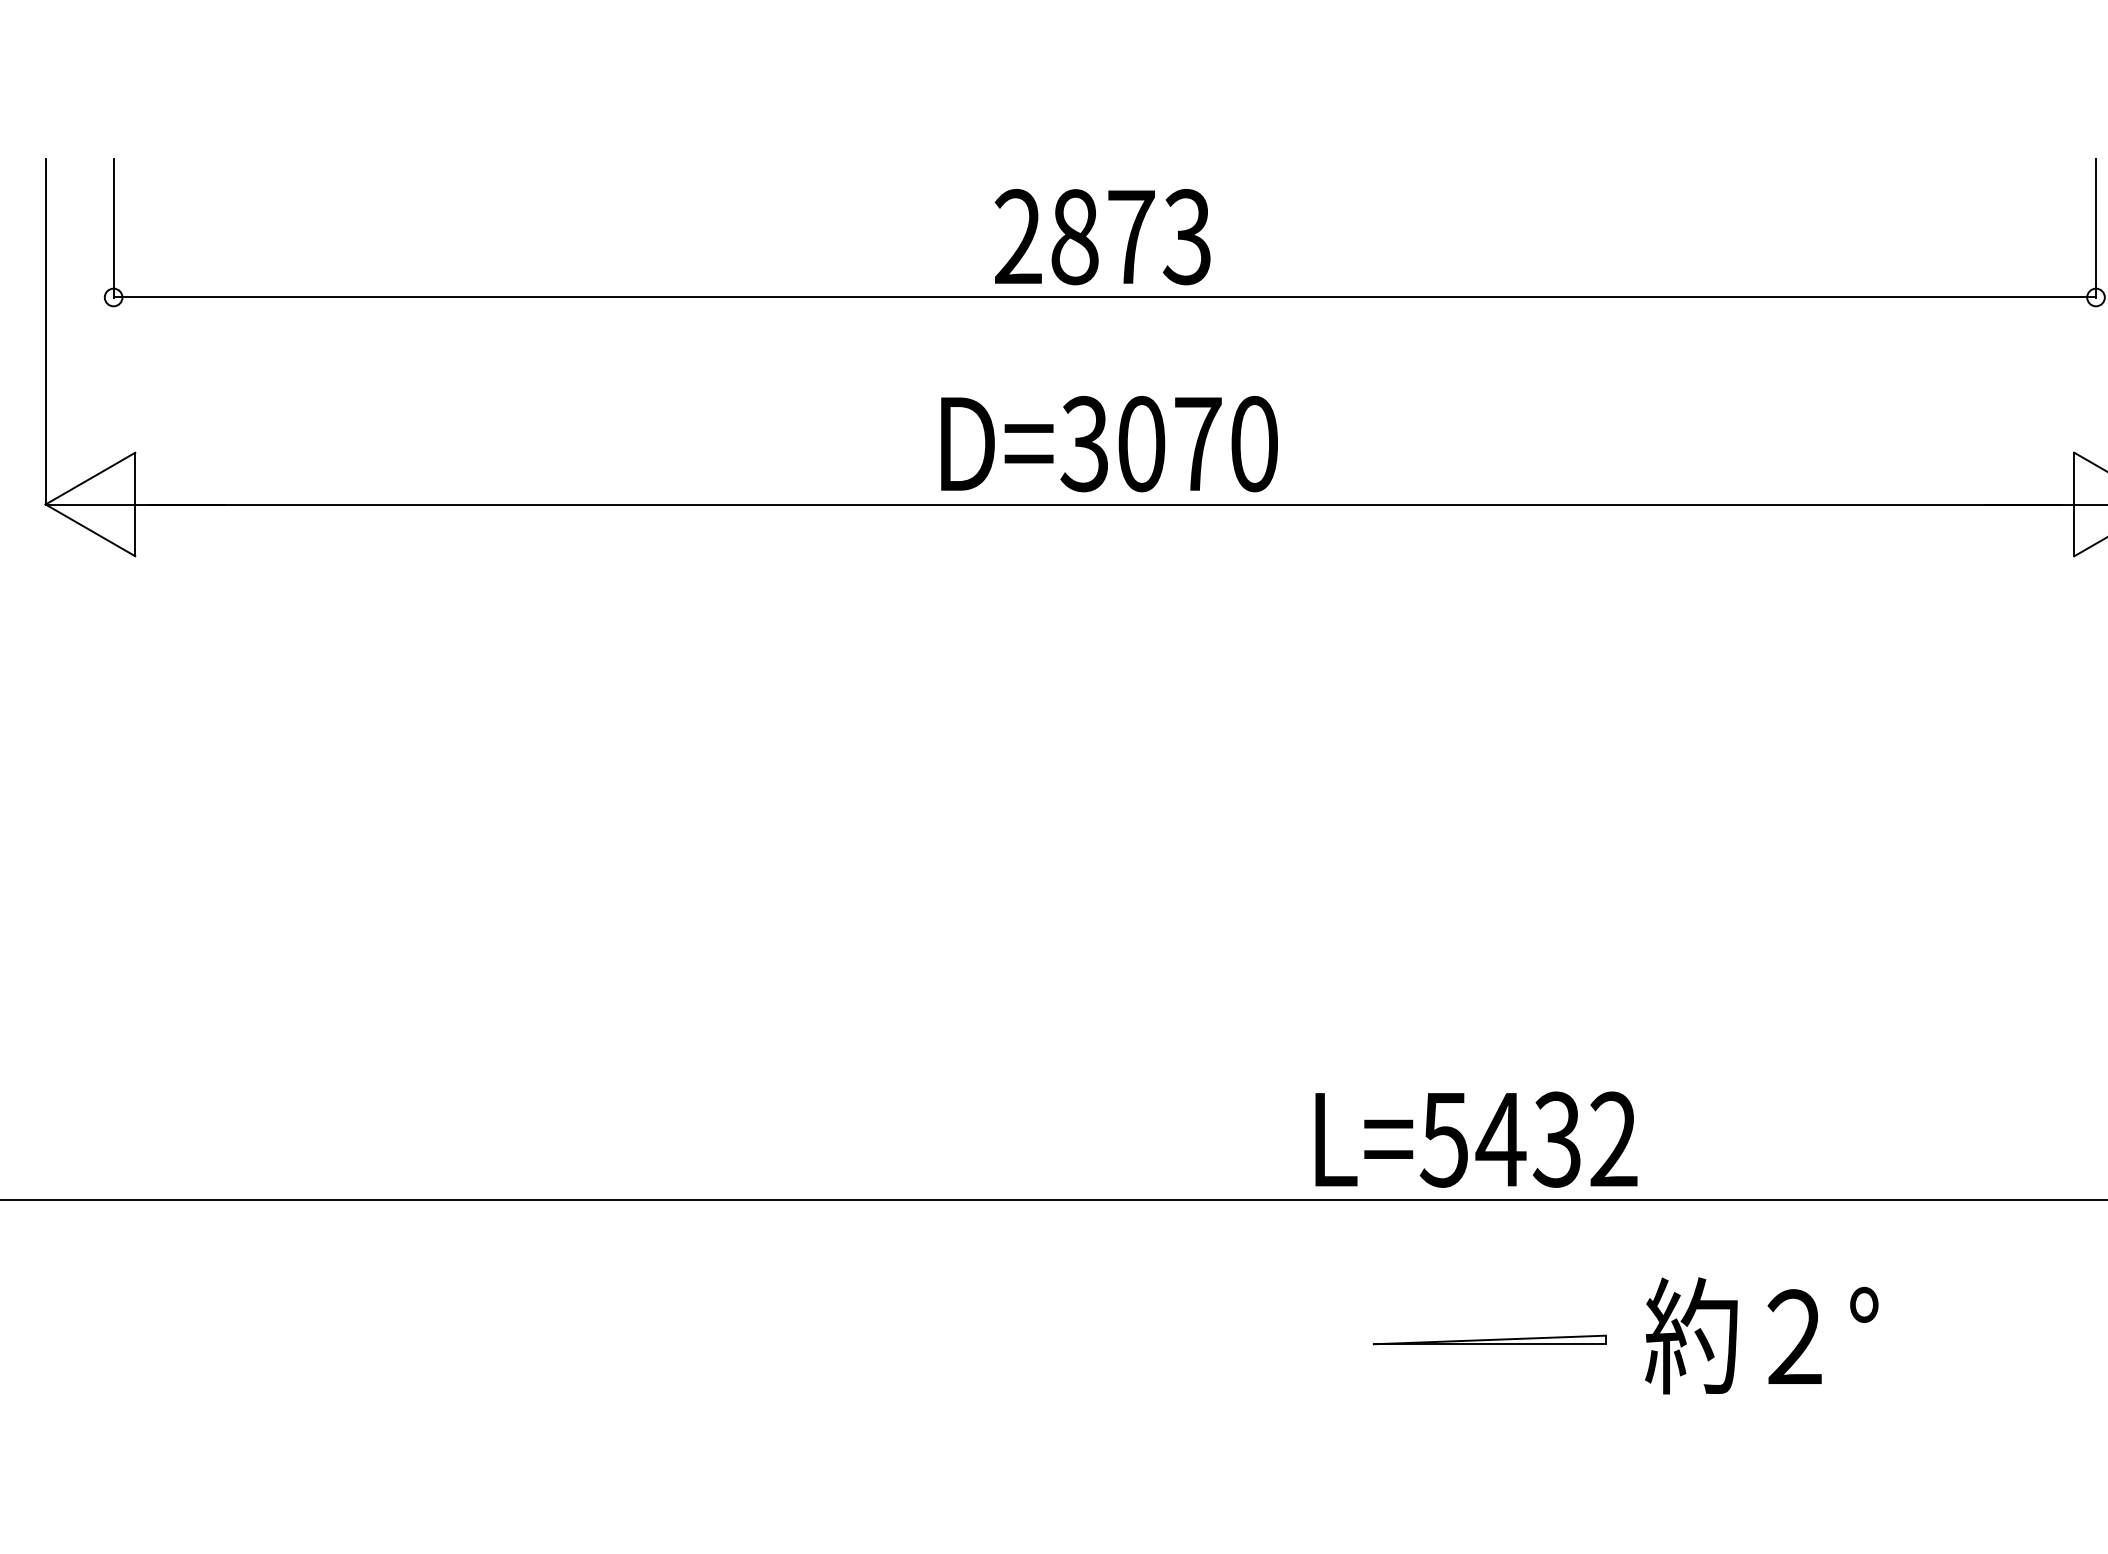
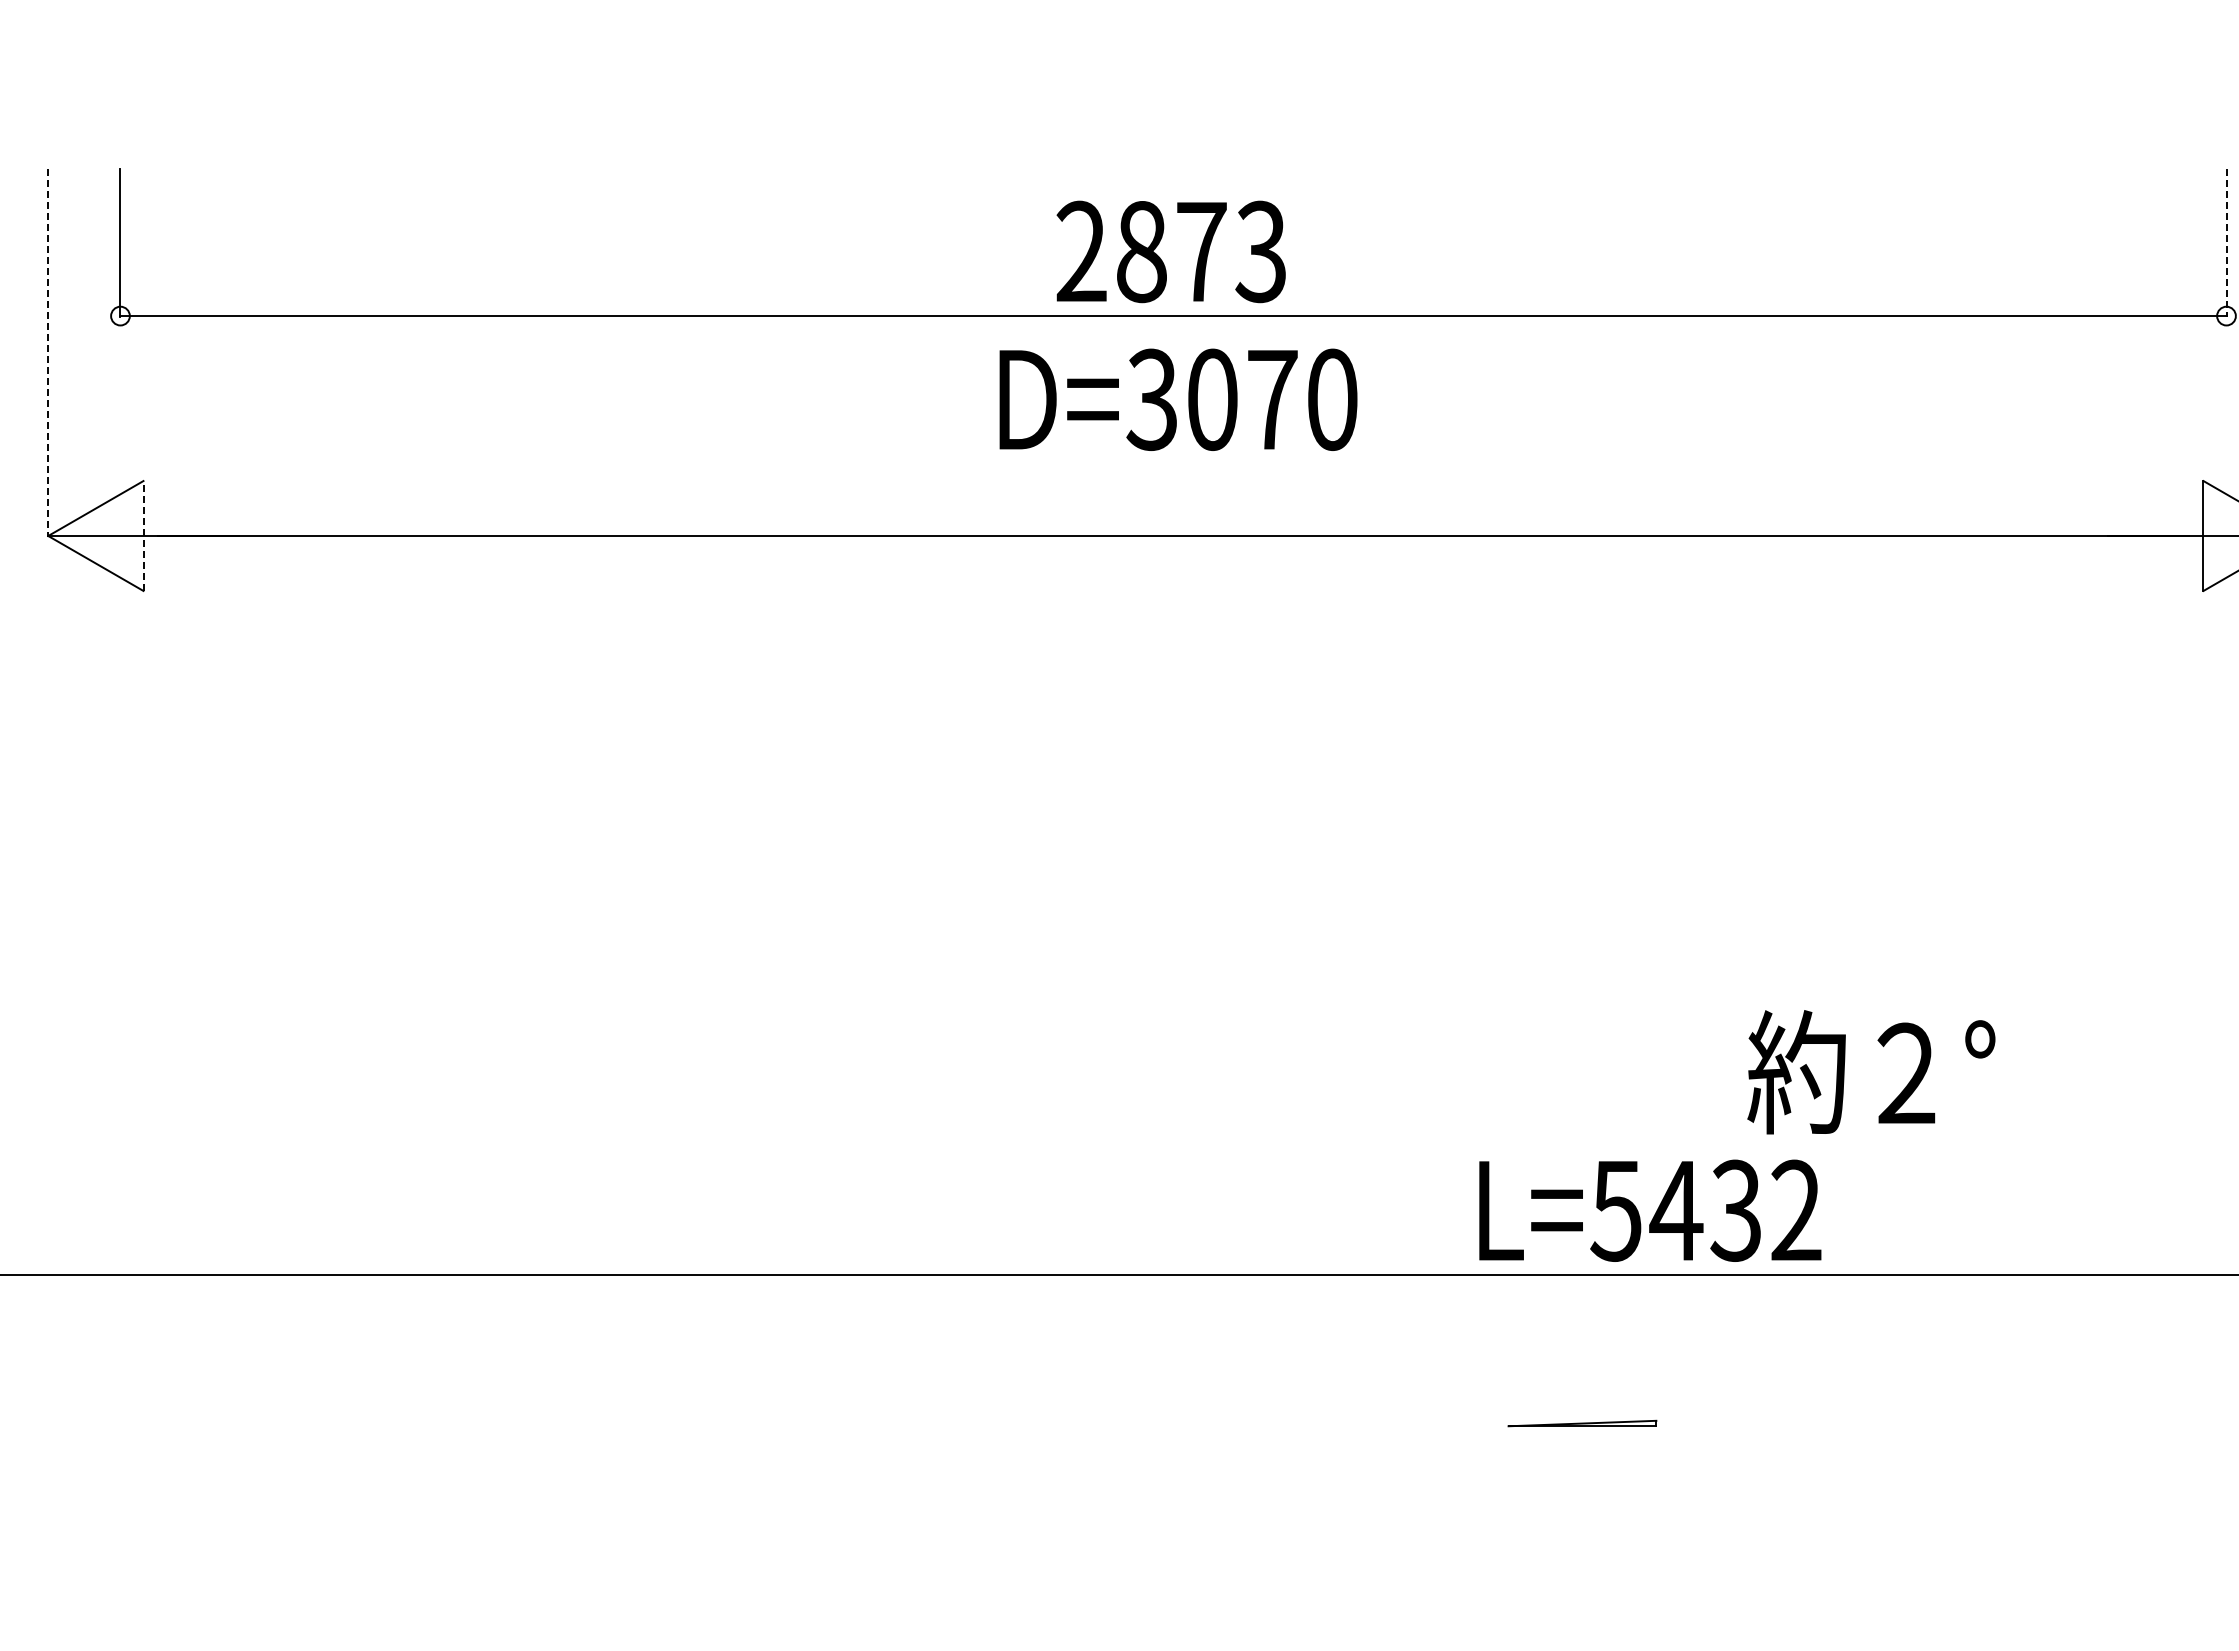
line: (2096, 229) -> (2226, 243), solid -> dashed
line: (45, 332) -> (48, 353), solid -> dashed
text: (1109, 443) -> (1178, 399), moved
line: (135, 504) -> (143, 536), solid -> dashed
text: (1476, 1139) -> (1650, 1210), moved
text: (1761, 1336) -> (1871, 1072), moved
part: (1489, 1339) -> (1582, 1423), size x0.6

